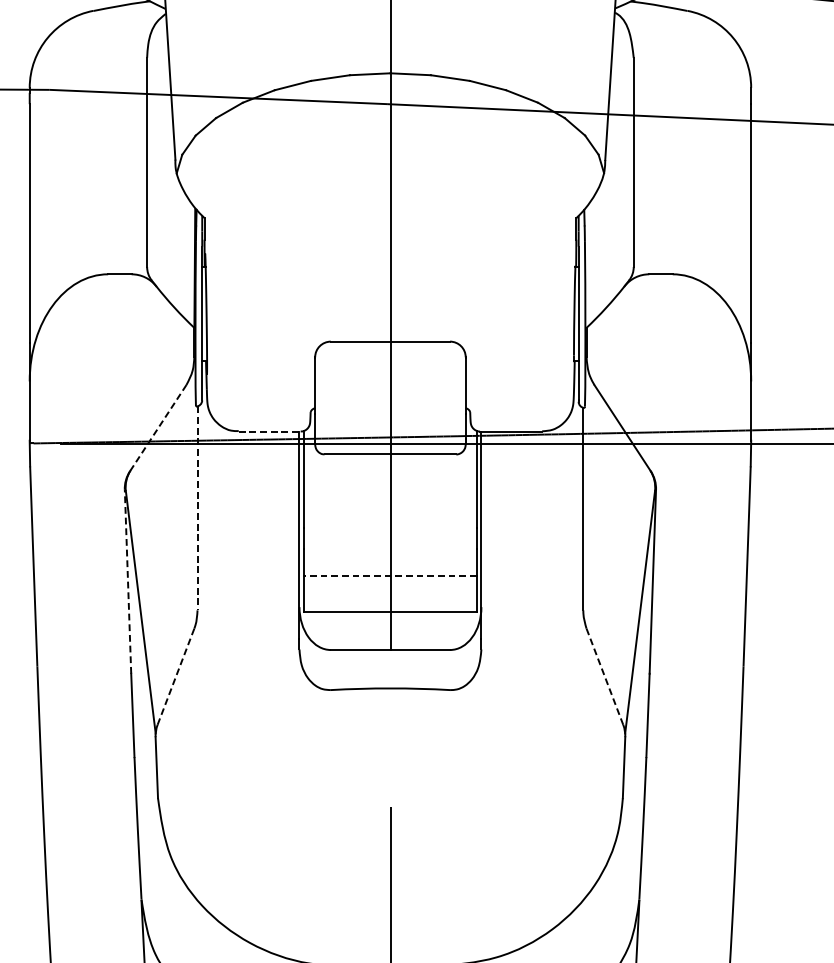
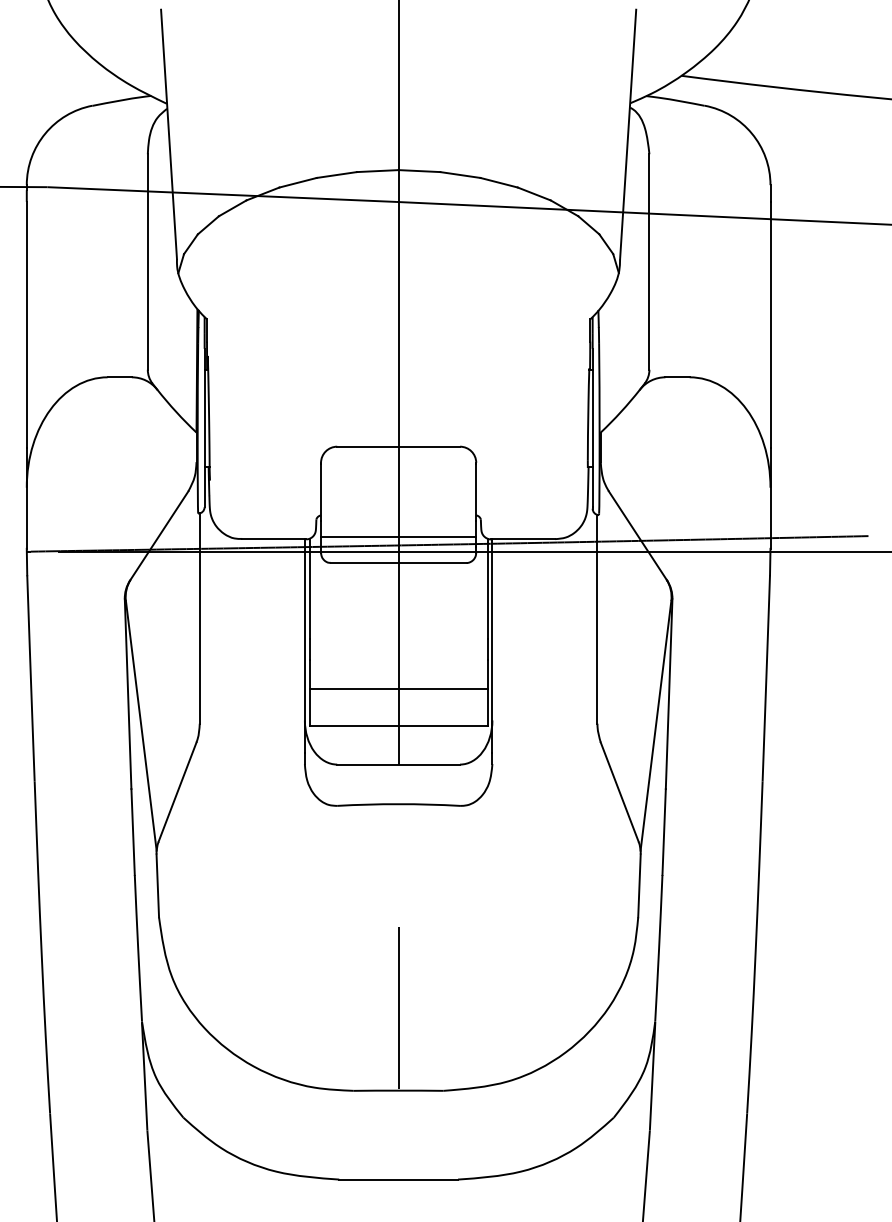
line: (157, 428) -> (158, 536), dashed -> solid
line: (390, 429) -> (398, 537), added
line: (270, 431) -> (274, 539), dashed -> solid
line: (197, 509) -> (199, 619), dashed -> solid
line: (390, 576) -> (398, 688), dashed -> solid
line: (128, 582) -> (128, 694), dashed -> solid
line: (175, 676) -> (177, 791), dashed -> solid
line: (604, 676) -> (619, 791), dashed -> solid

